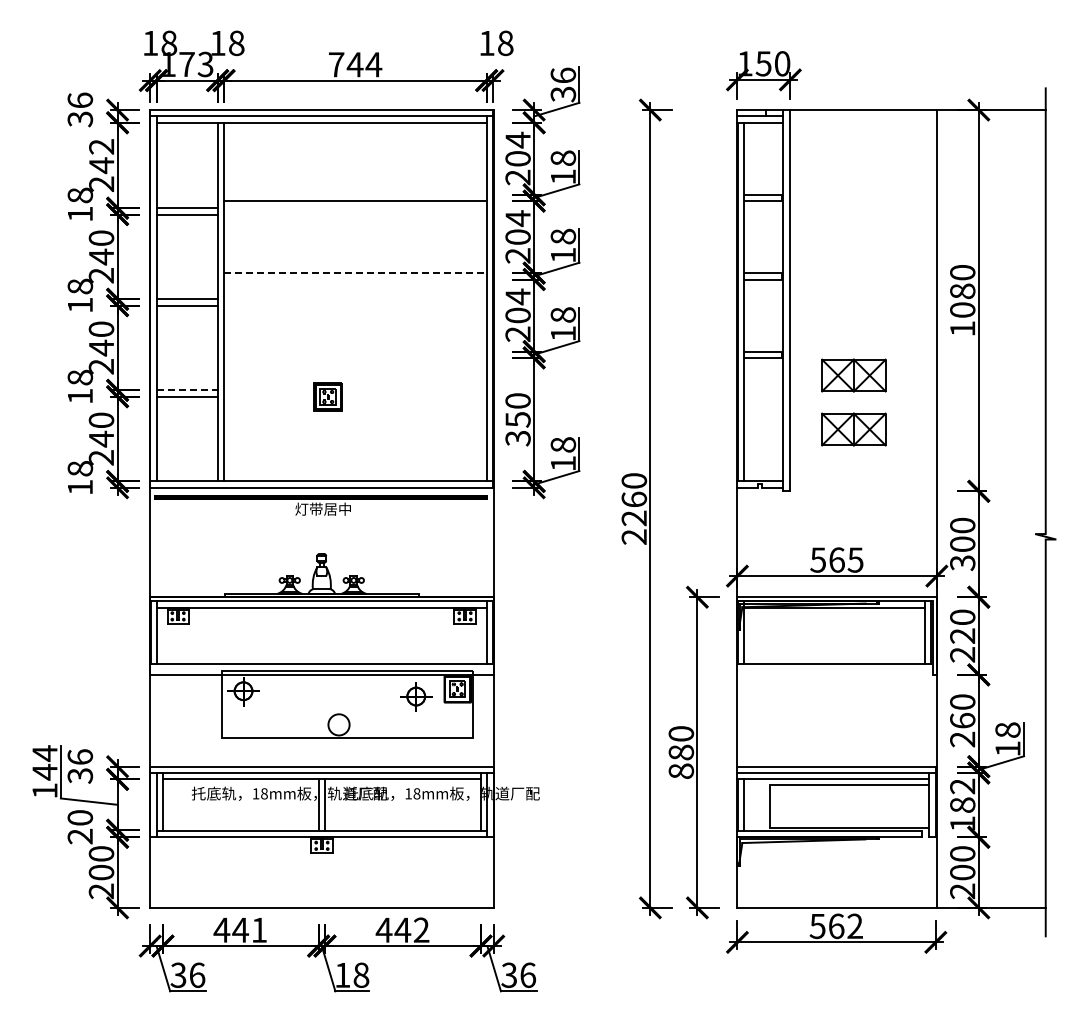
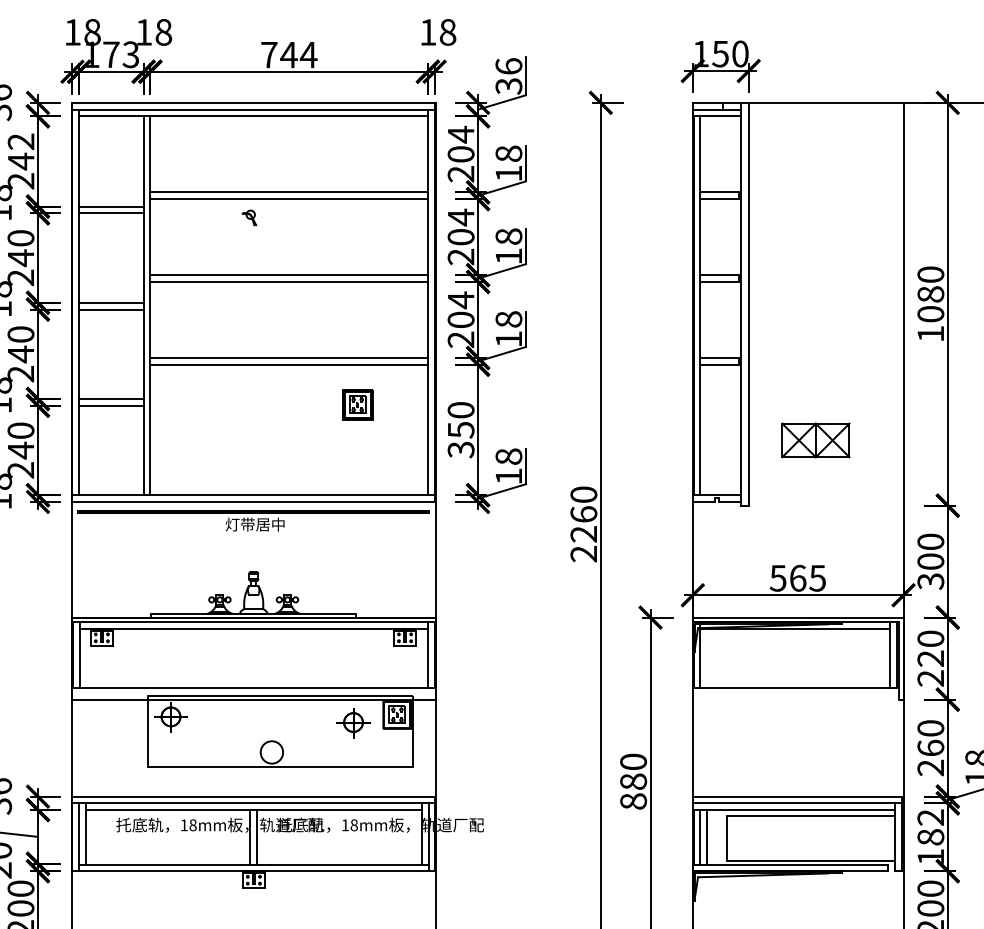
line: (355, 194) -> (289, 192), added
part: (317, 218) -> (249, 217), added
line: (355, 273) -> (289, 275), dashed -> solid
line: (355, 279) -> (289, 281), added
line: (355, 351) -> (289, 357), added
line: (355, 357) -> (289, 364), added
part: (853, 375) -> (815, 383), removed
line: (187, 390) -> (111, 399), dashed -> solid
part: (327, 396) -> (356, 404), moved
line: (750, 804) -> (706, 836), added

